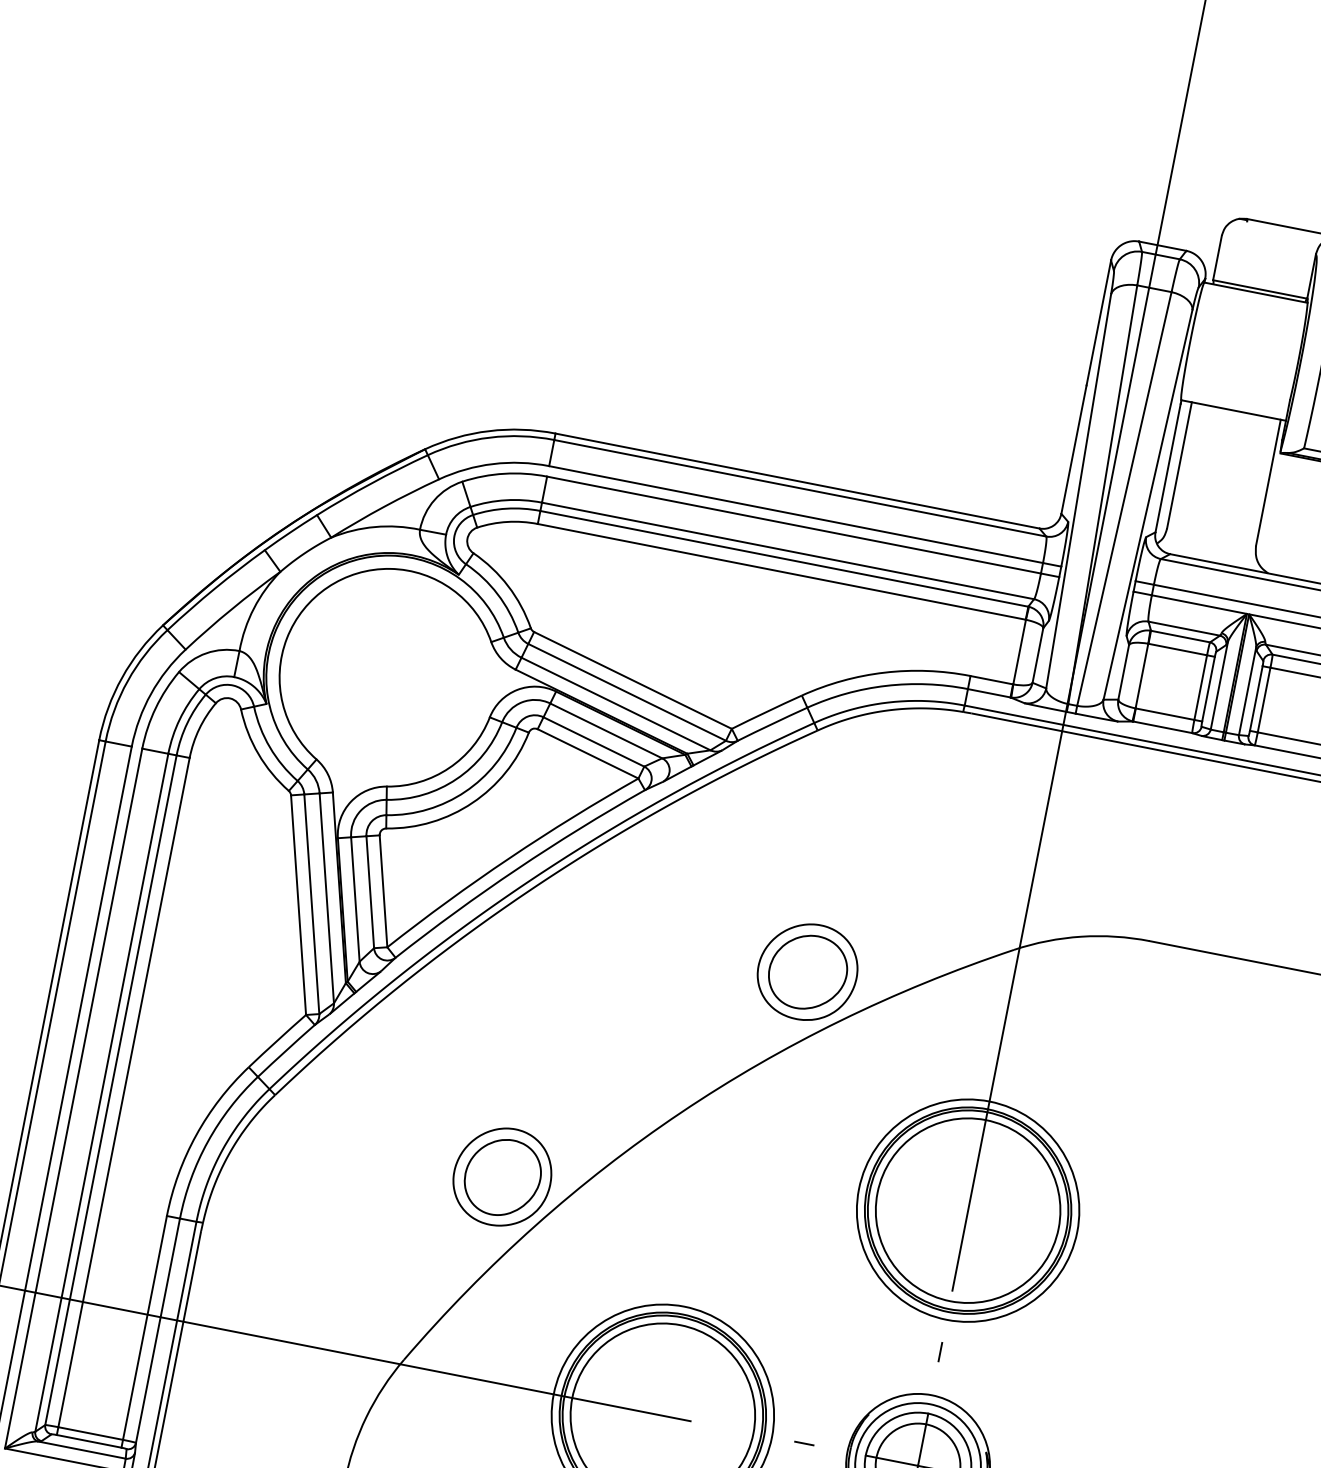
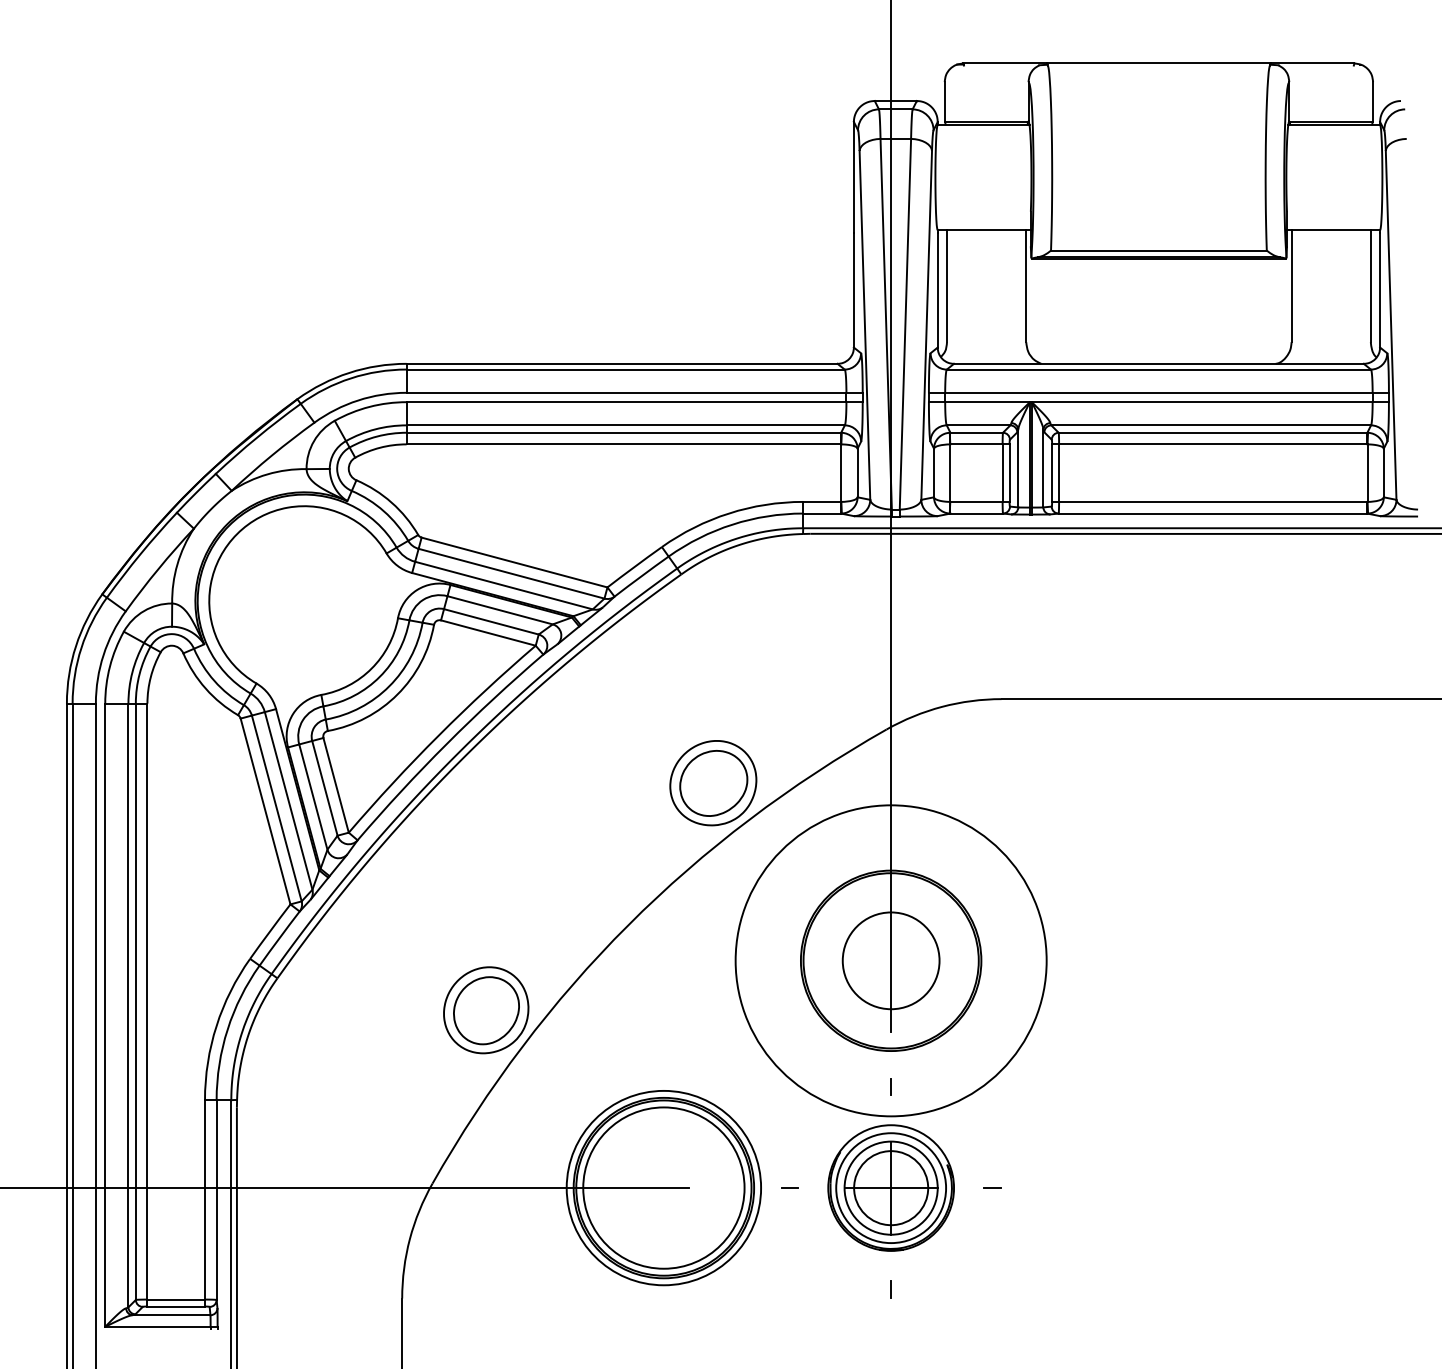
circle: (967, 1210) -> (890, 960), size x0.6
circle: (967, 1210) -> (890, 960), size x1.6

